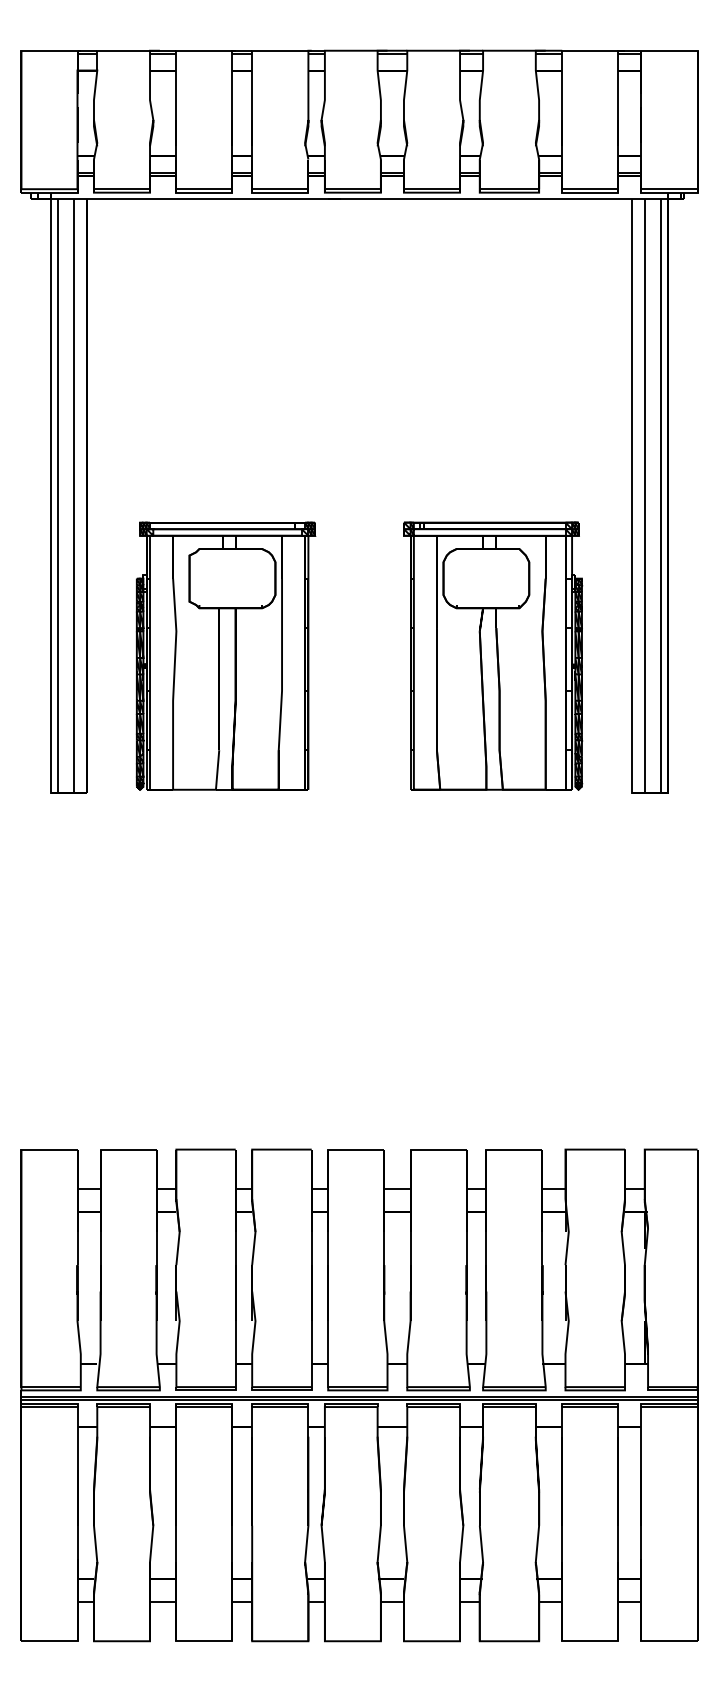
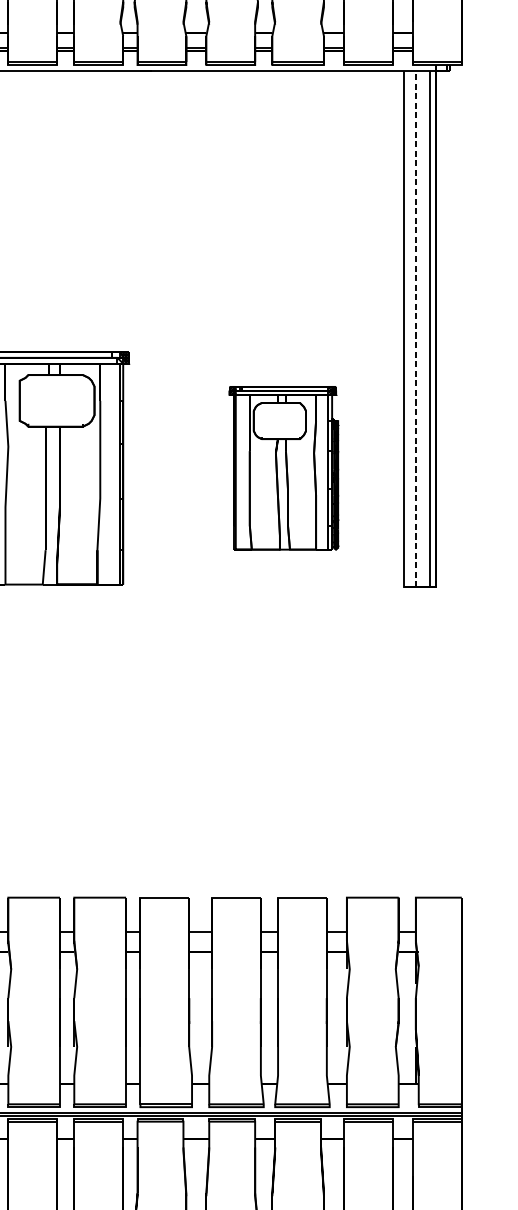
line: (644, 496) -> (415, 329), solid -> dashed
part: (493, 655) -> (284, 467), size x0.7

